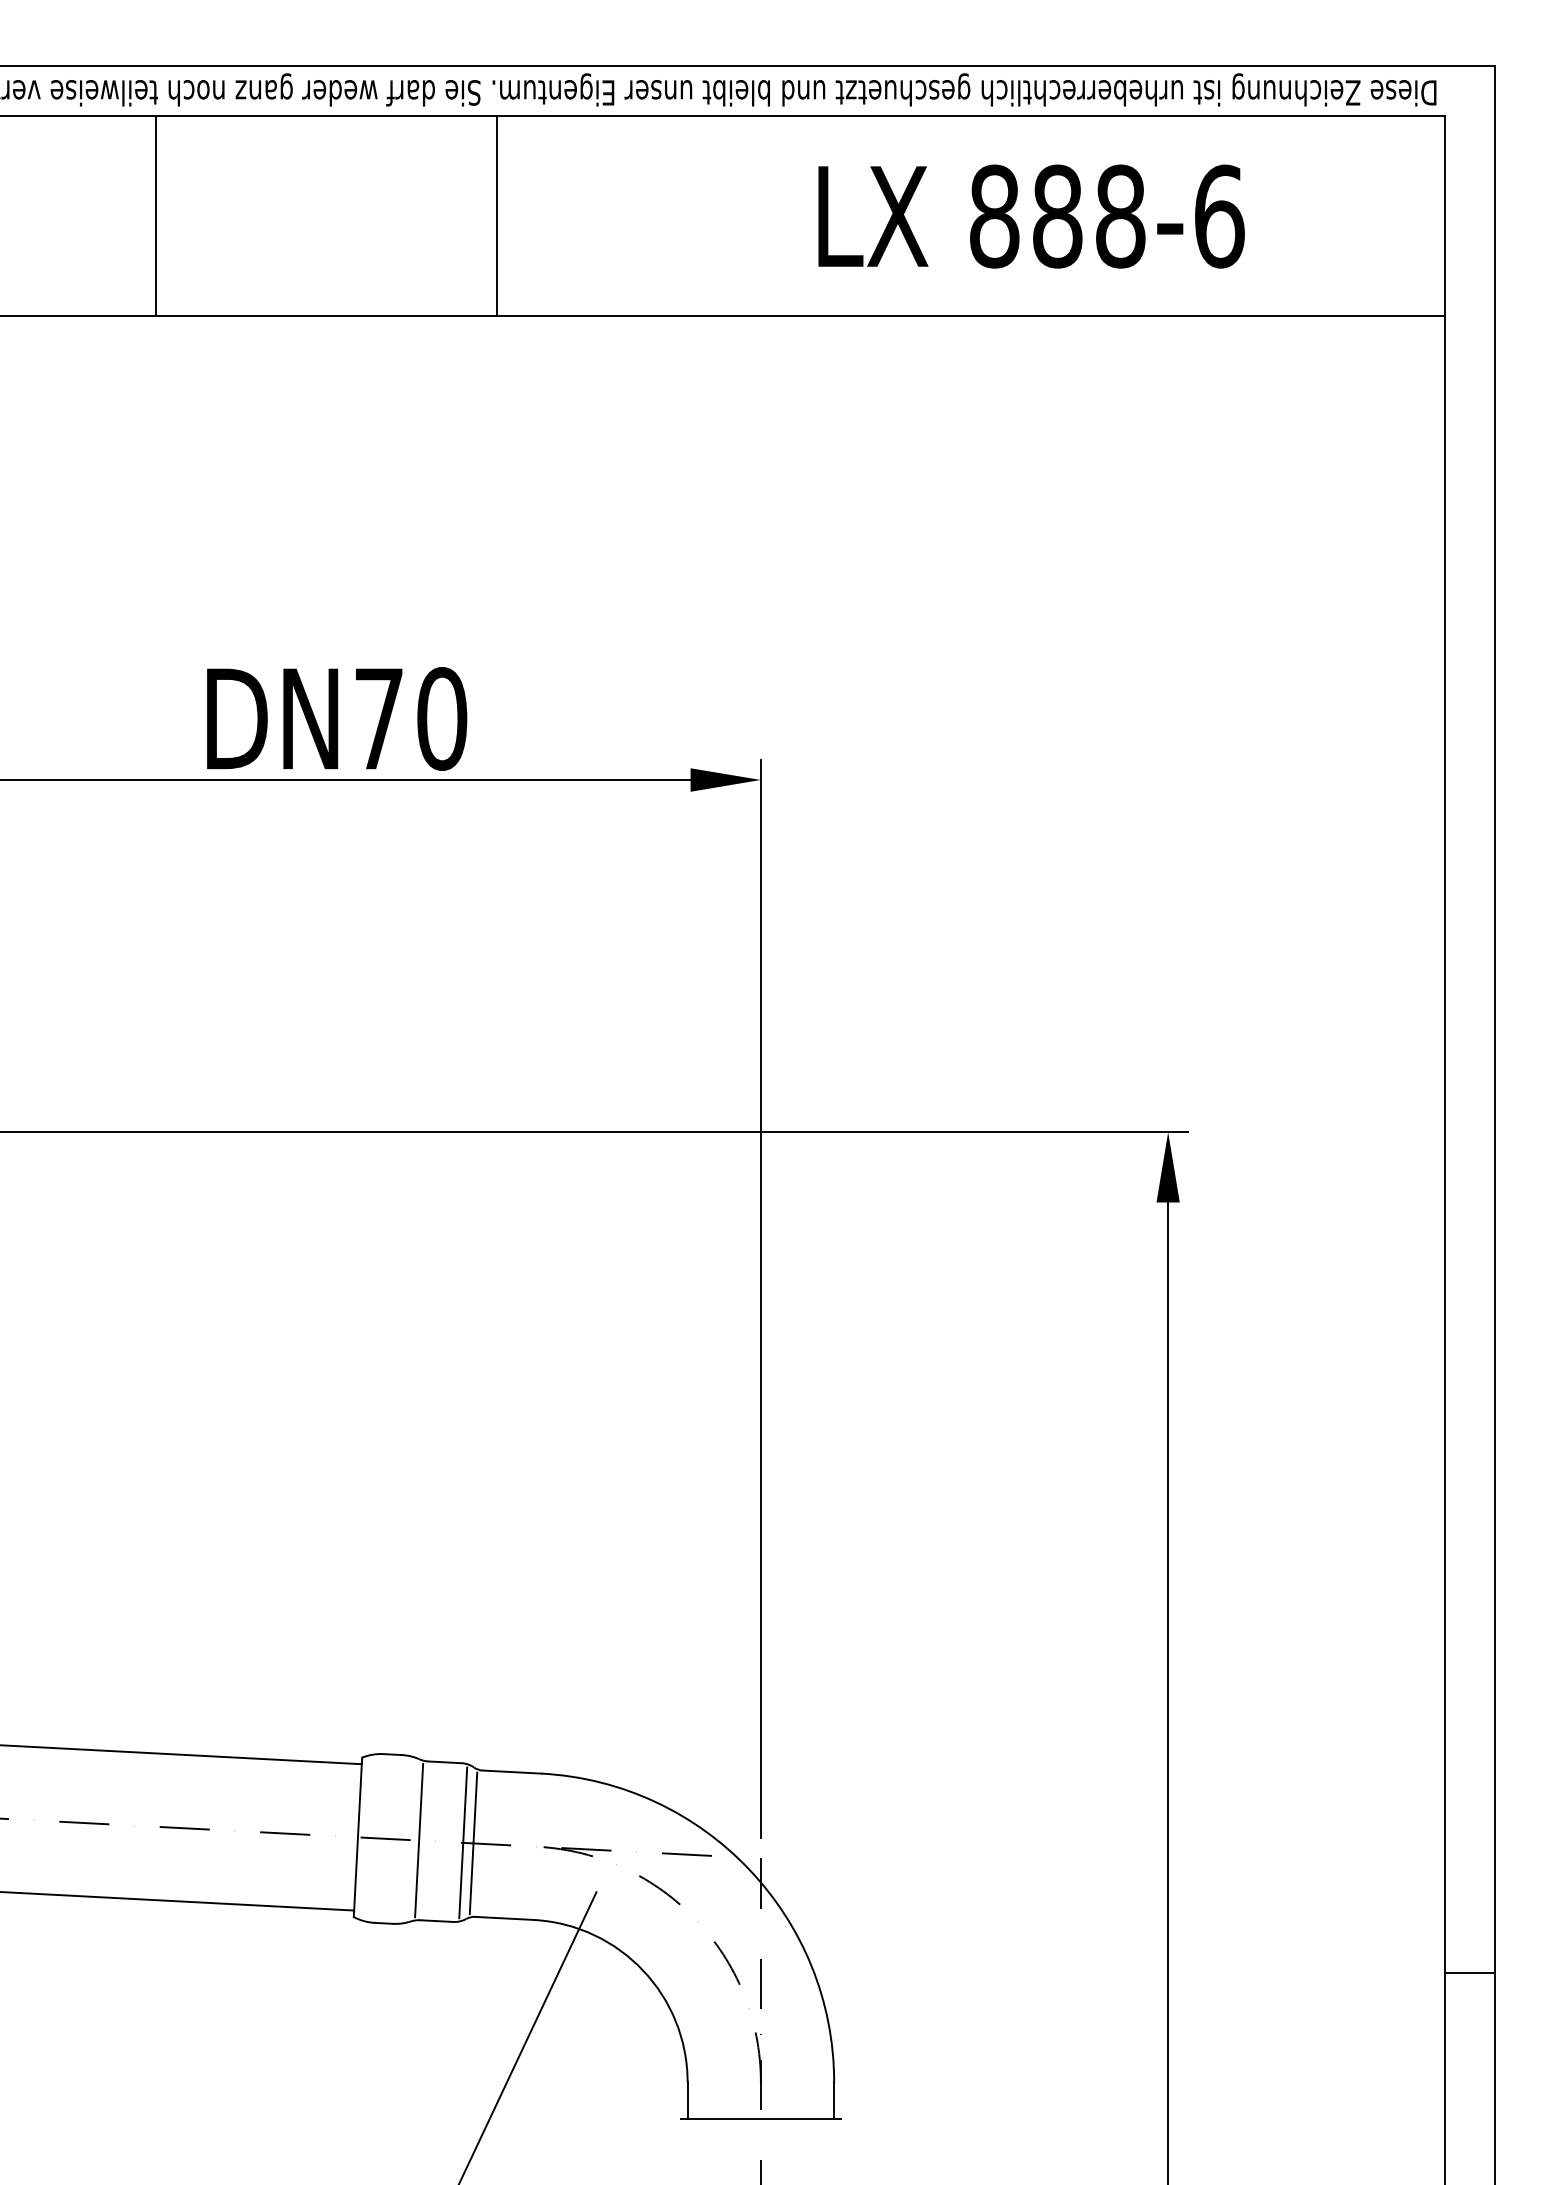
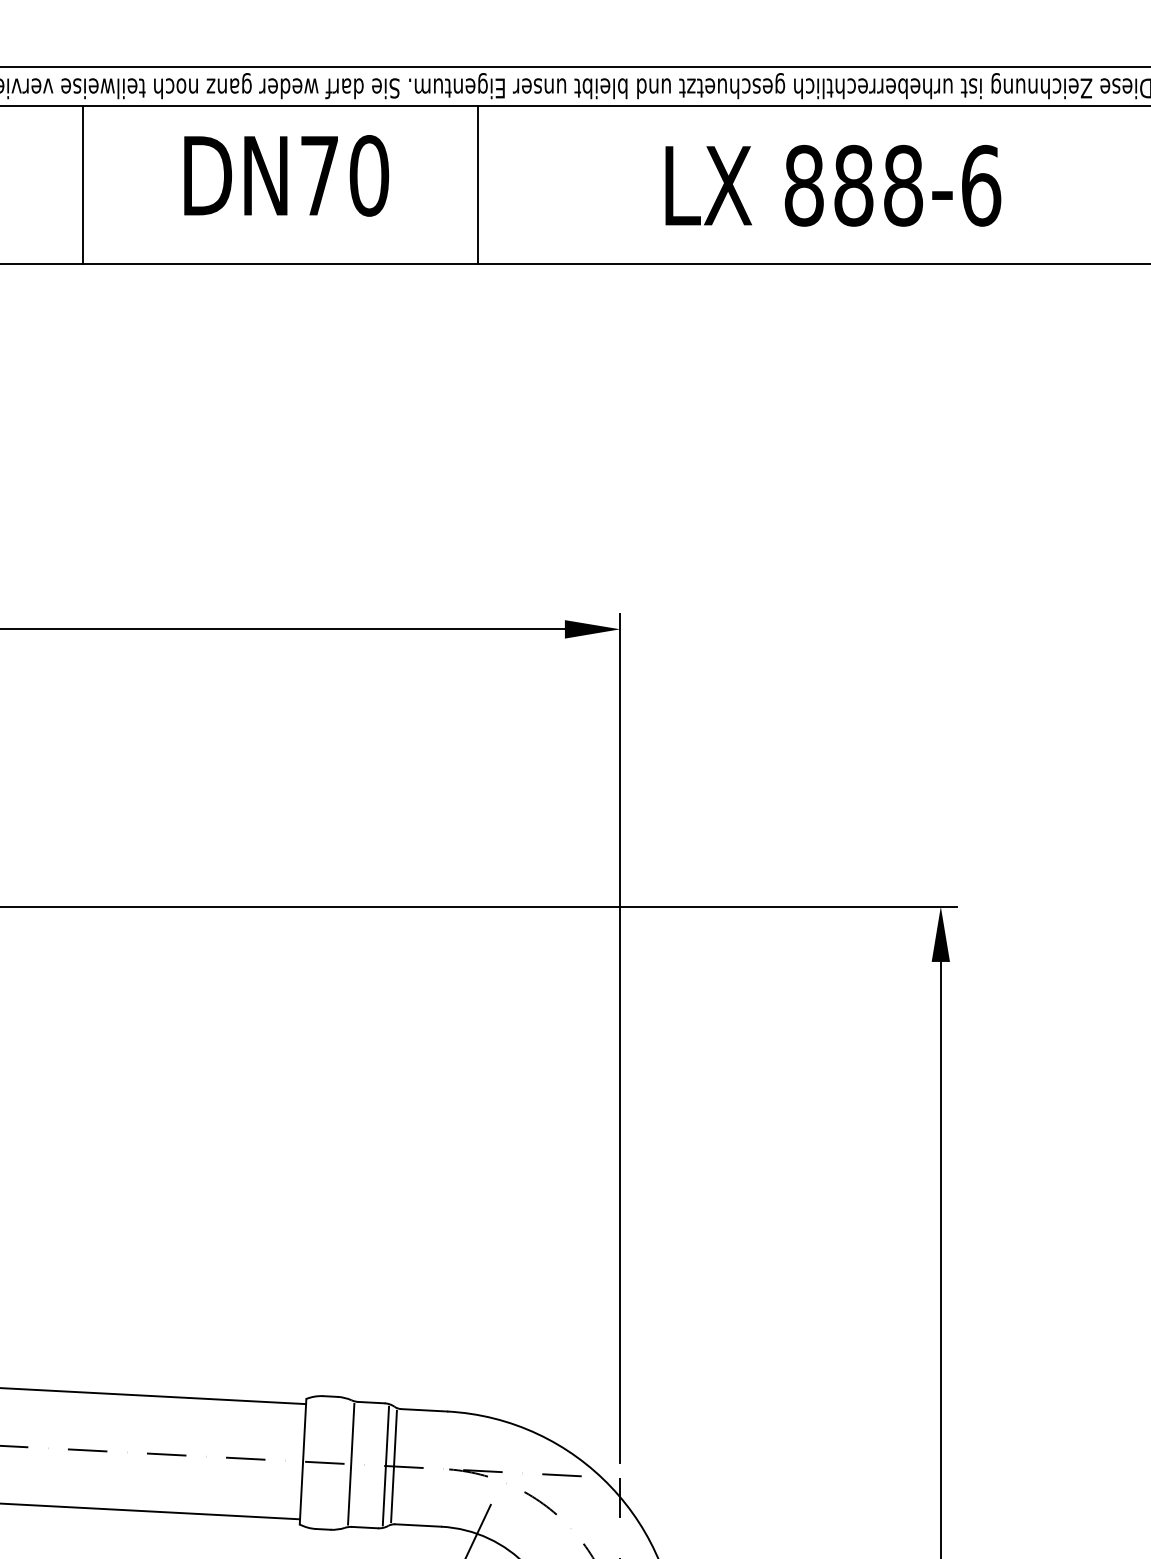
line: (155, 215) -> (83, 184), moved
line: (496, 215) -> (478, 184), moved
text: (337, 718) -> (286, 175), moved

